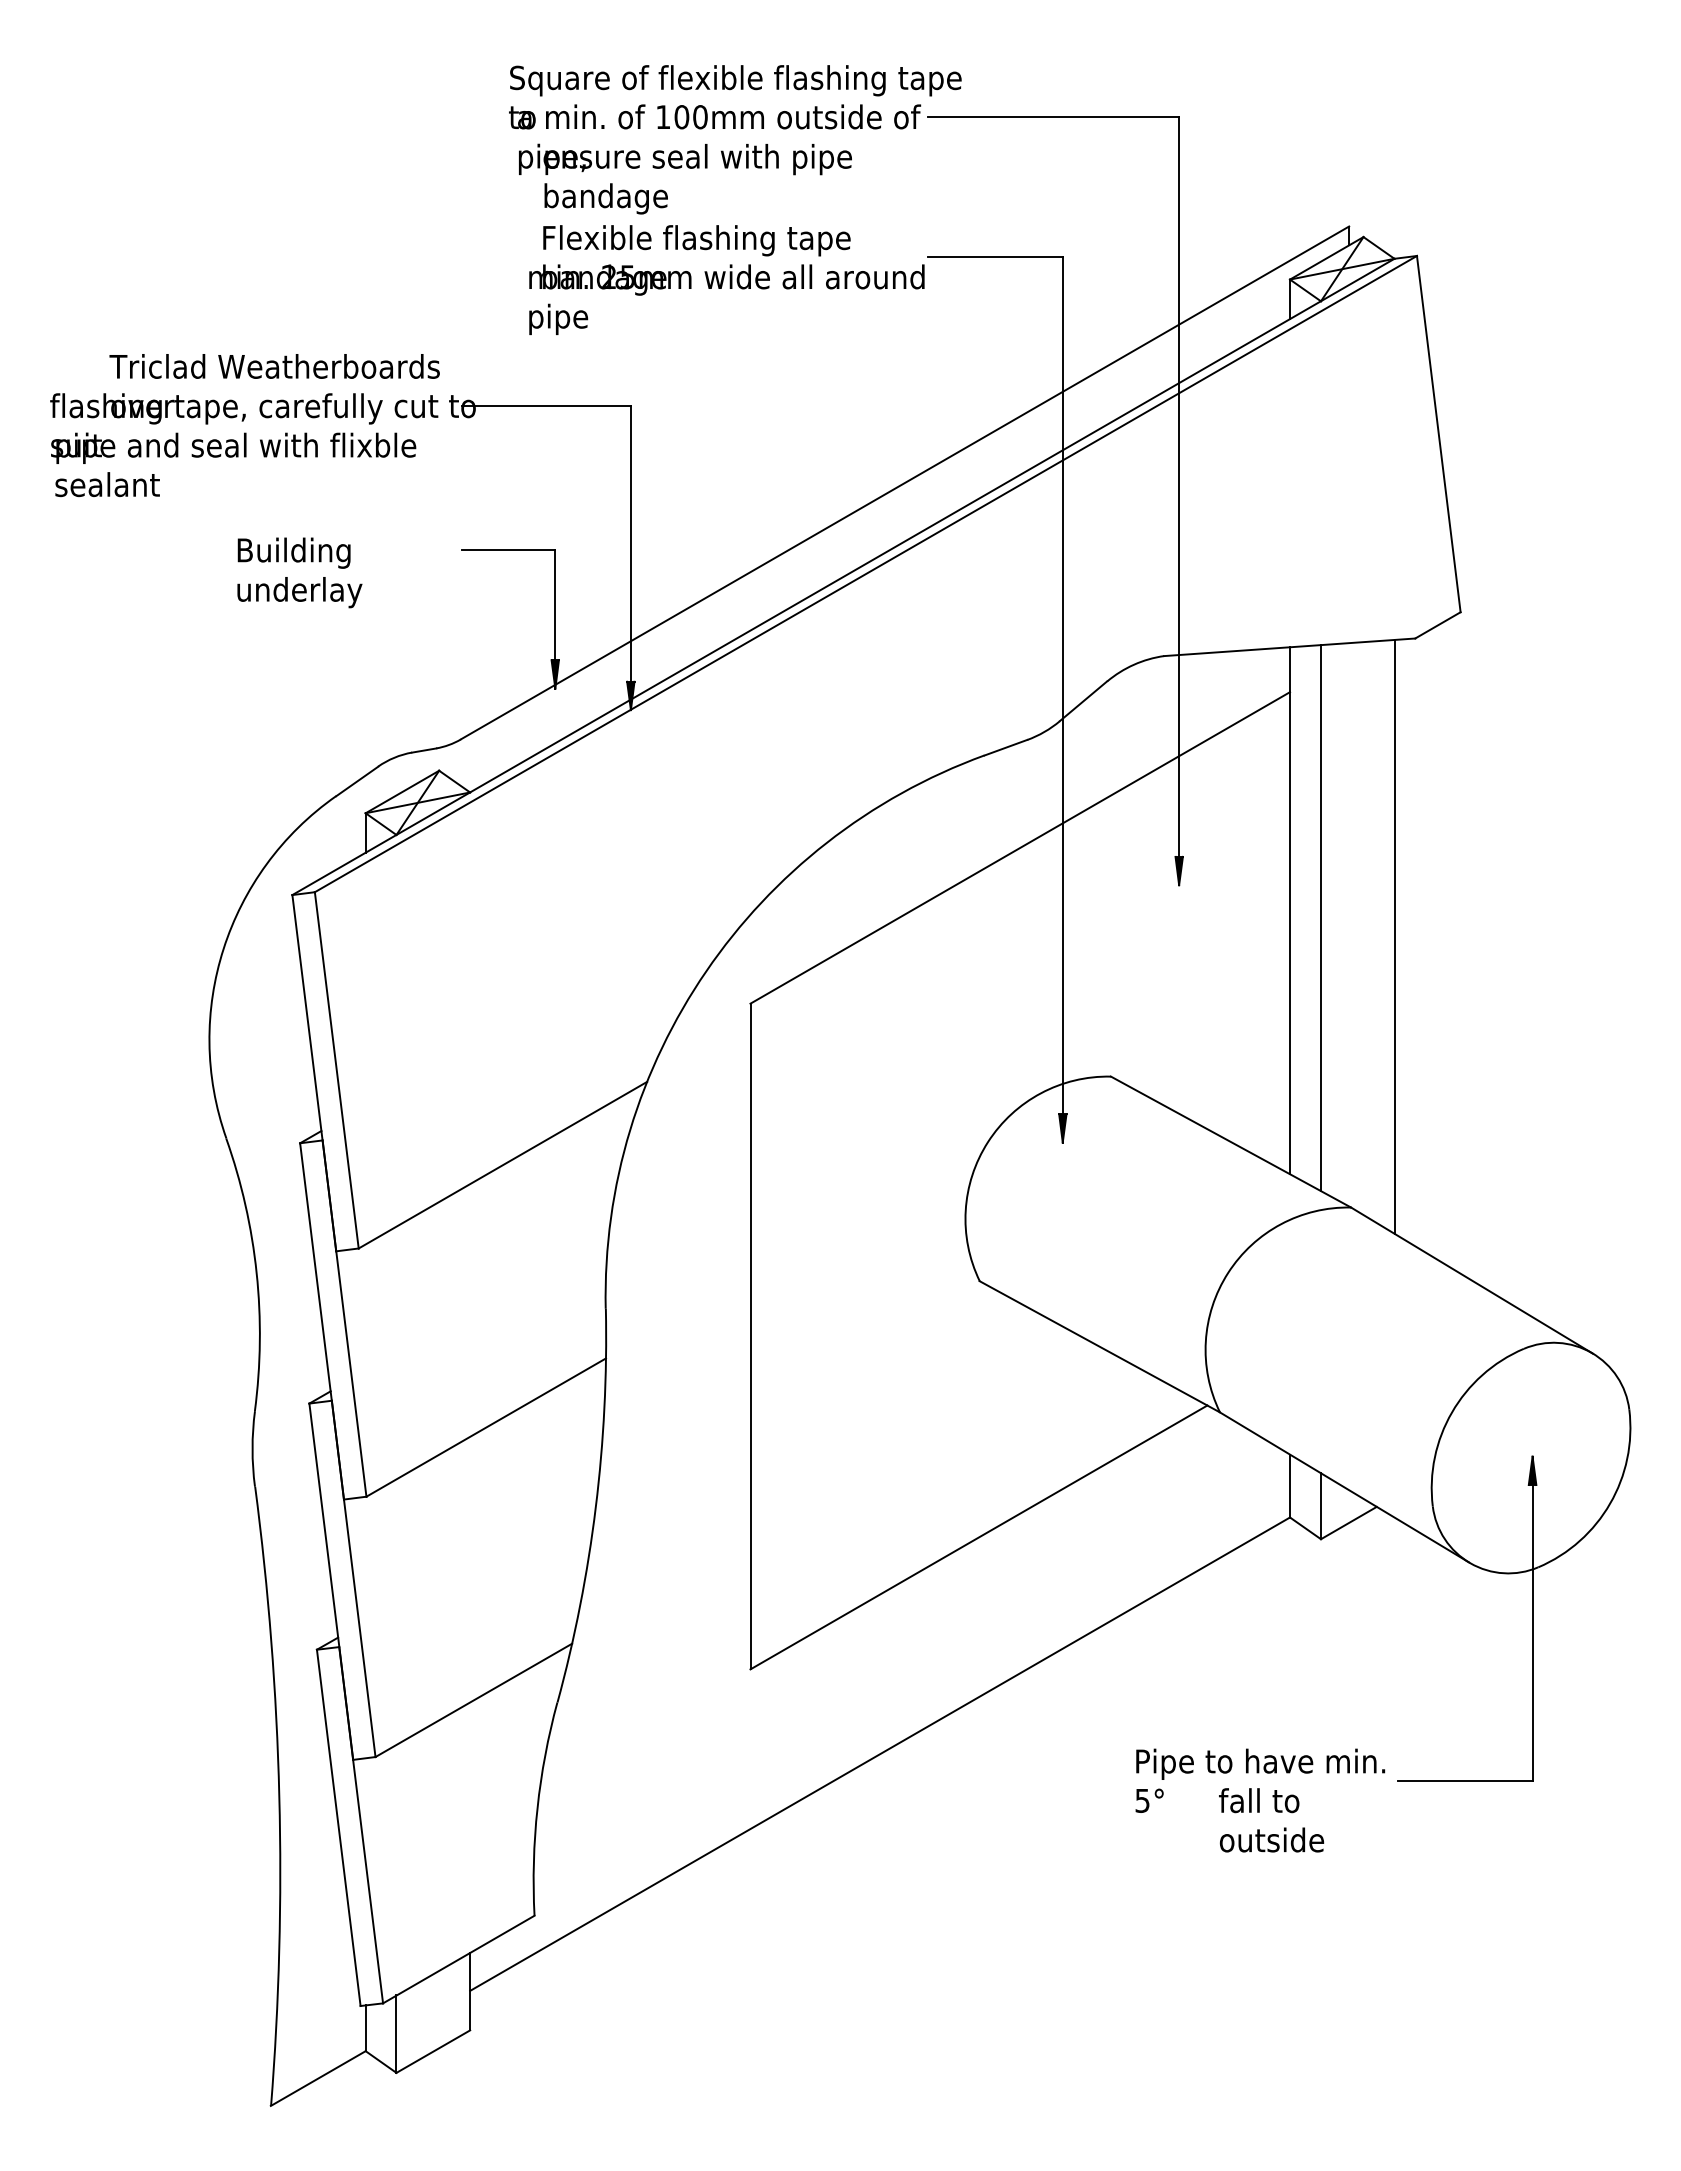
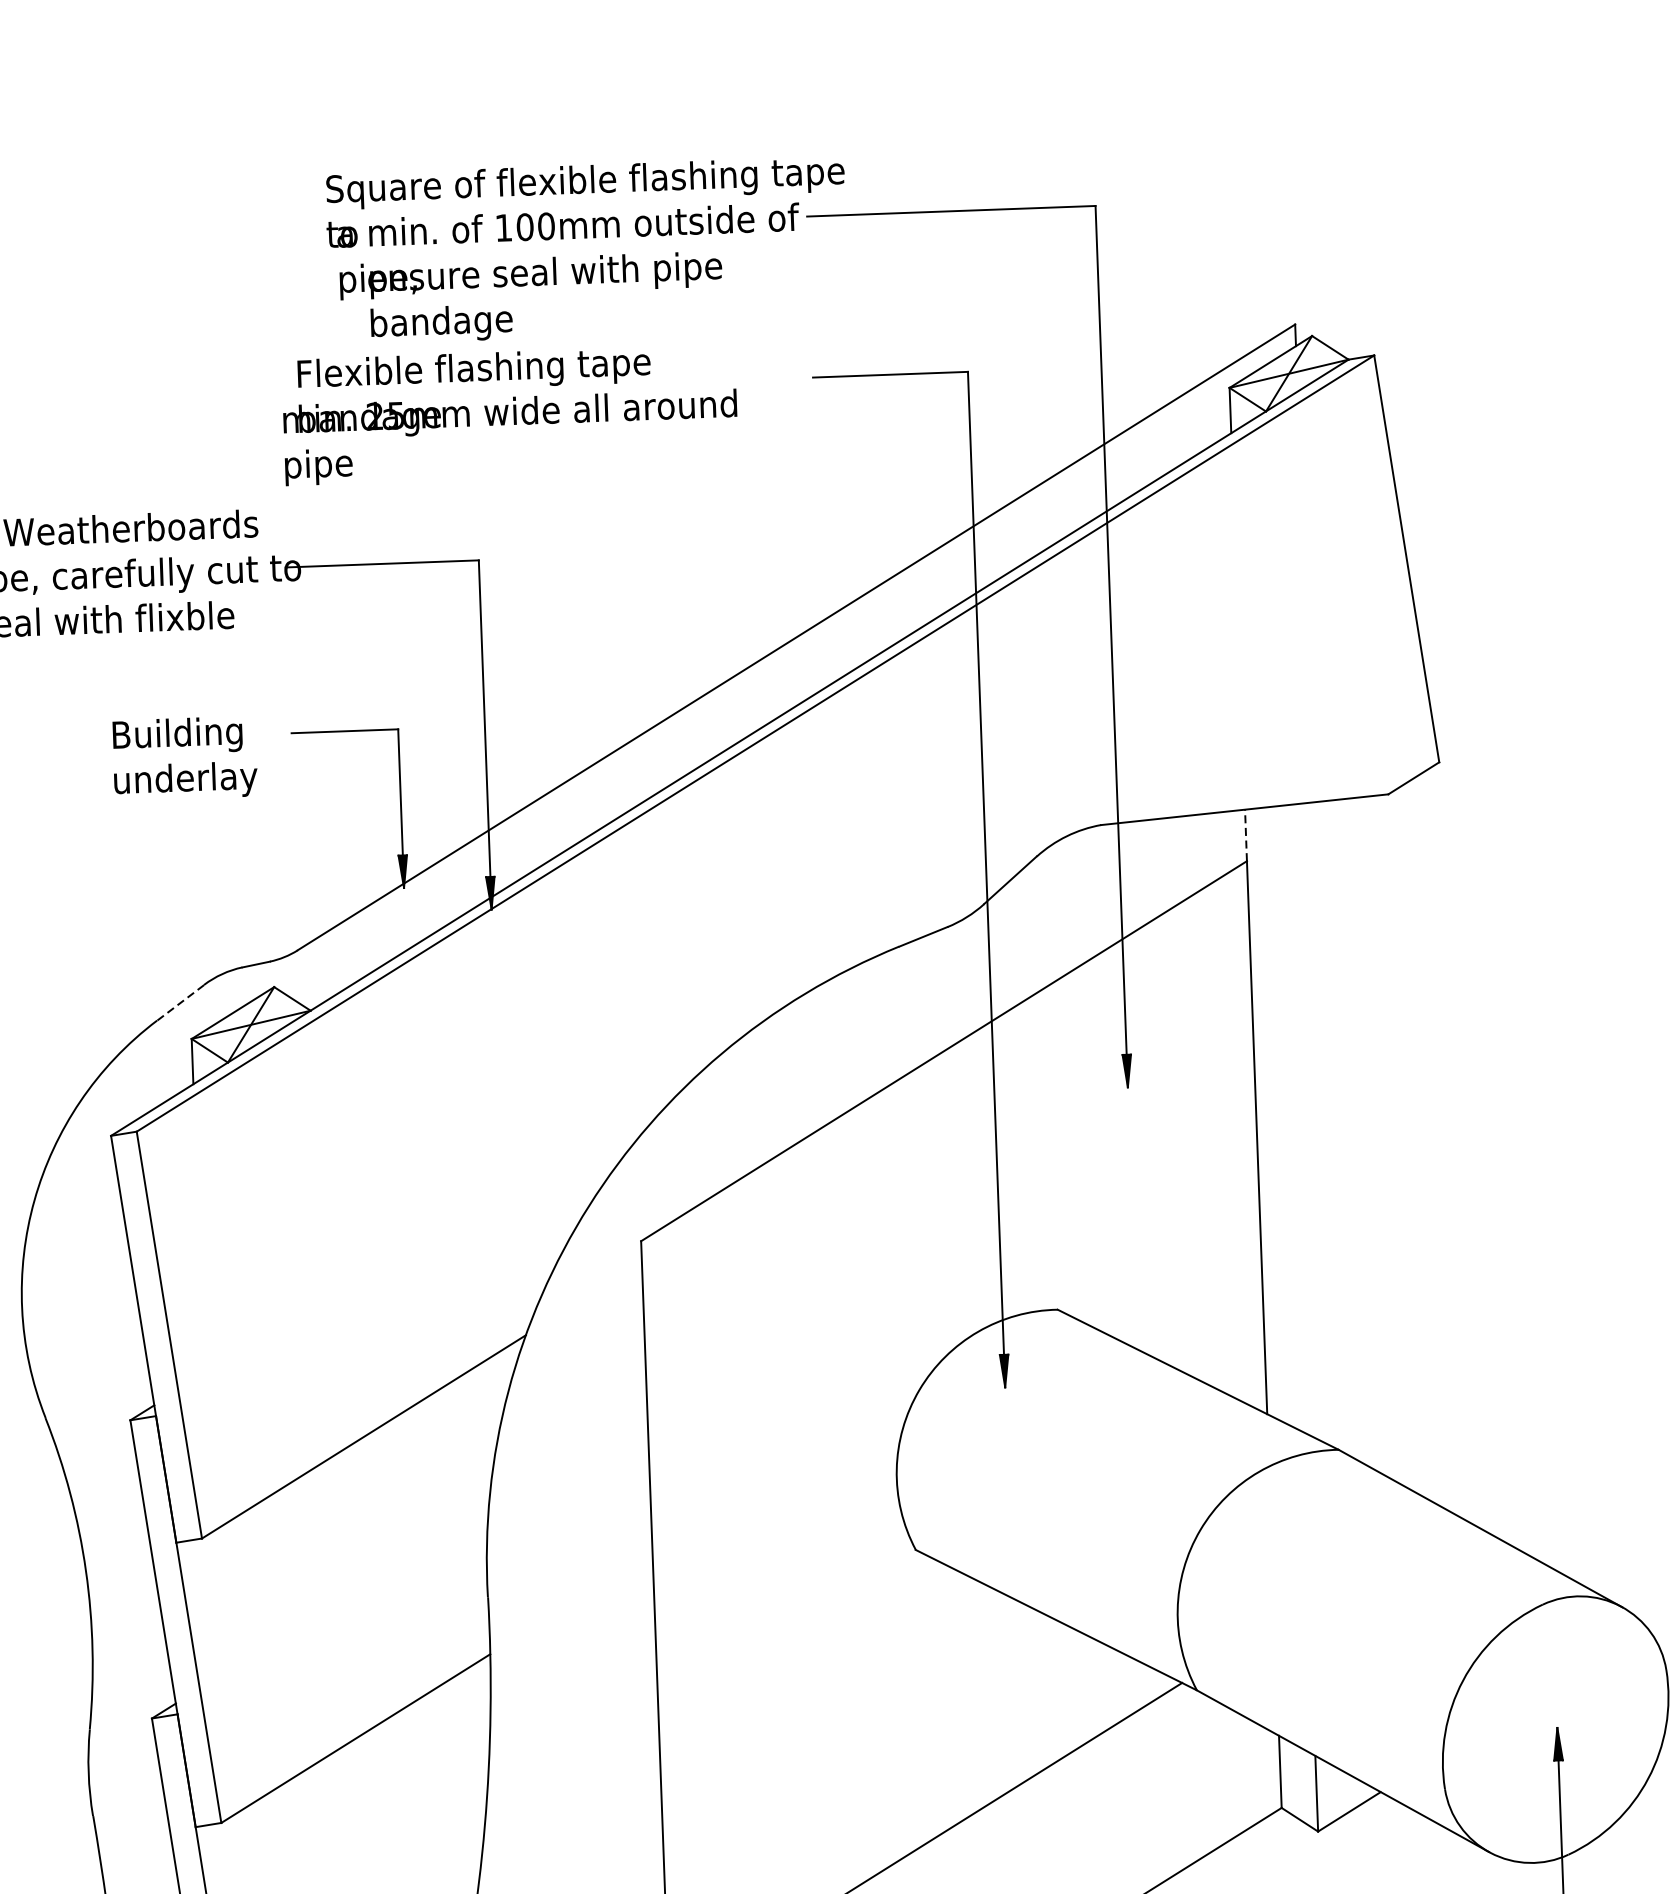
text: (726, 280) -> (509, 415), moved
text: (299, 572) -> (184, 758), moved
line: (1290, 669) -> (1246, 835), solid -> dashed
line: (357, 781) -> (180, 1002), solid -> dashed
line: (1321, 918) -> (1292, 1119), removed
line: (1394, 936) -> (1377, 1137), removed

